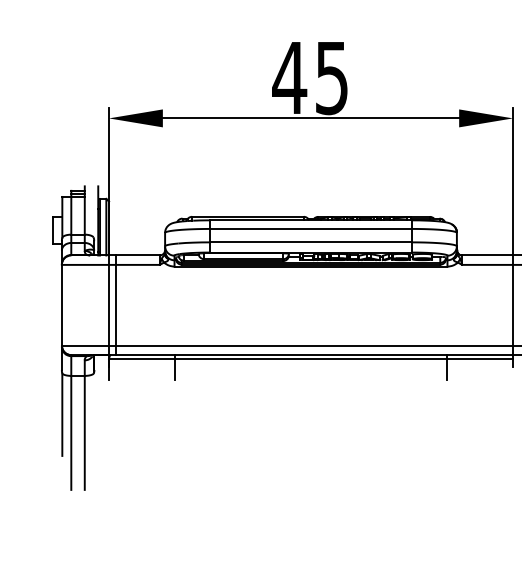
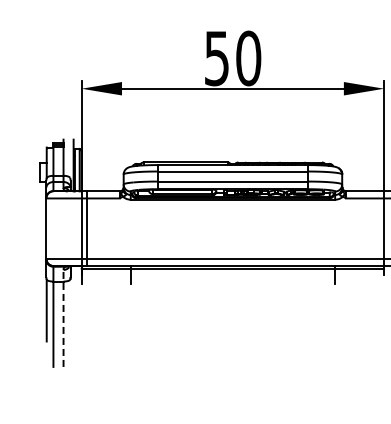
text: (310, 78) -> (232, 58), 45 -> 50
line: (84, 425) -> (63, 318), solid -> dashed

